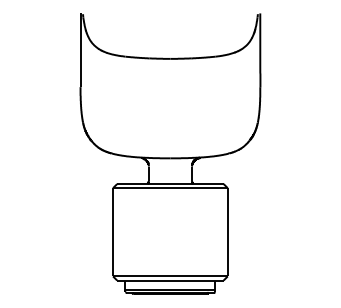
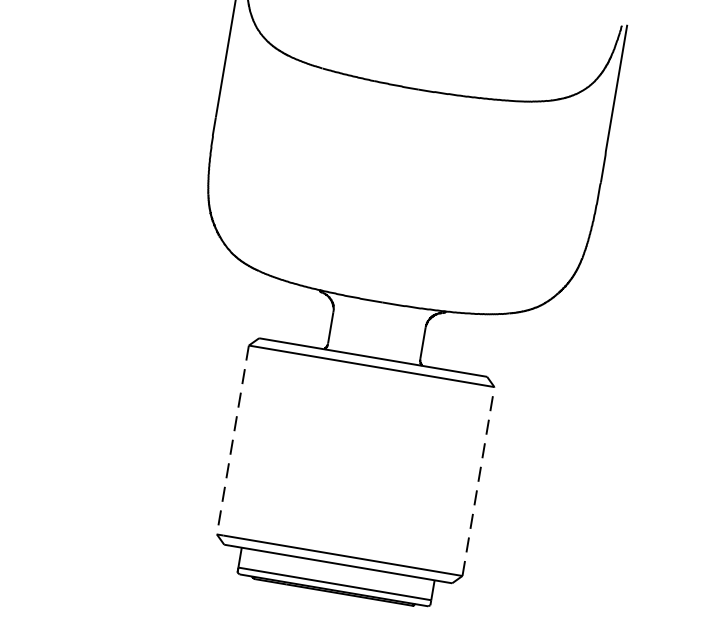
line: (227, 231) -> (478, 479), solid -> dashed
line: (113, 232) -> (233, 440), solid -> dashed

